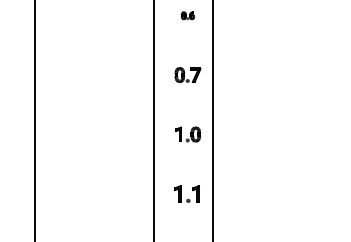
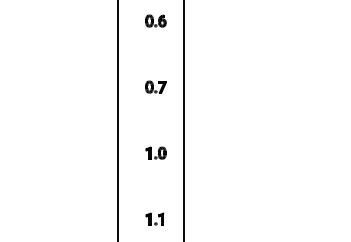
part: (187, 15) -> (155, 20), size x1.43
part: (187, 75) -> (155, 87), size x0.71
part: (187, 134) -> (155, 153), size x0.71
part: (186, 193) -> (154, 218), size x0.62

